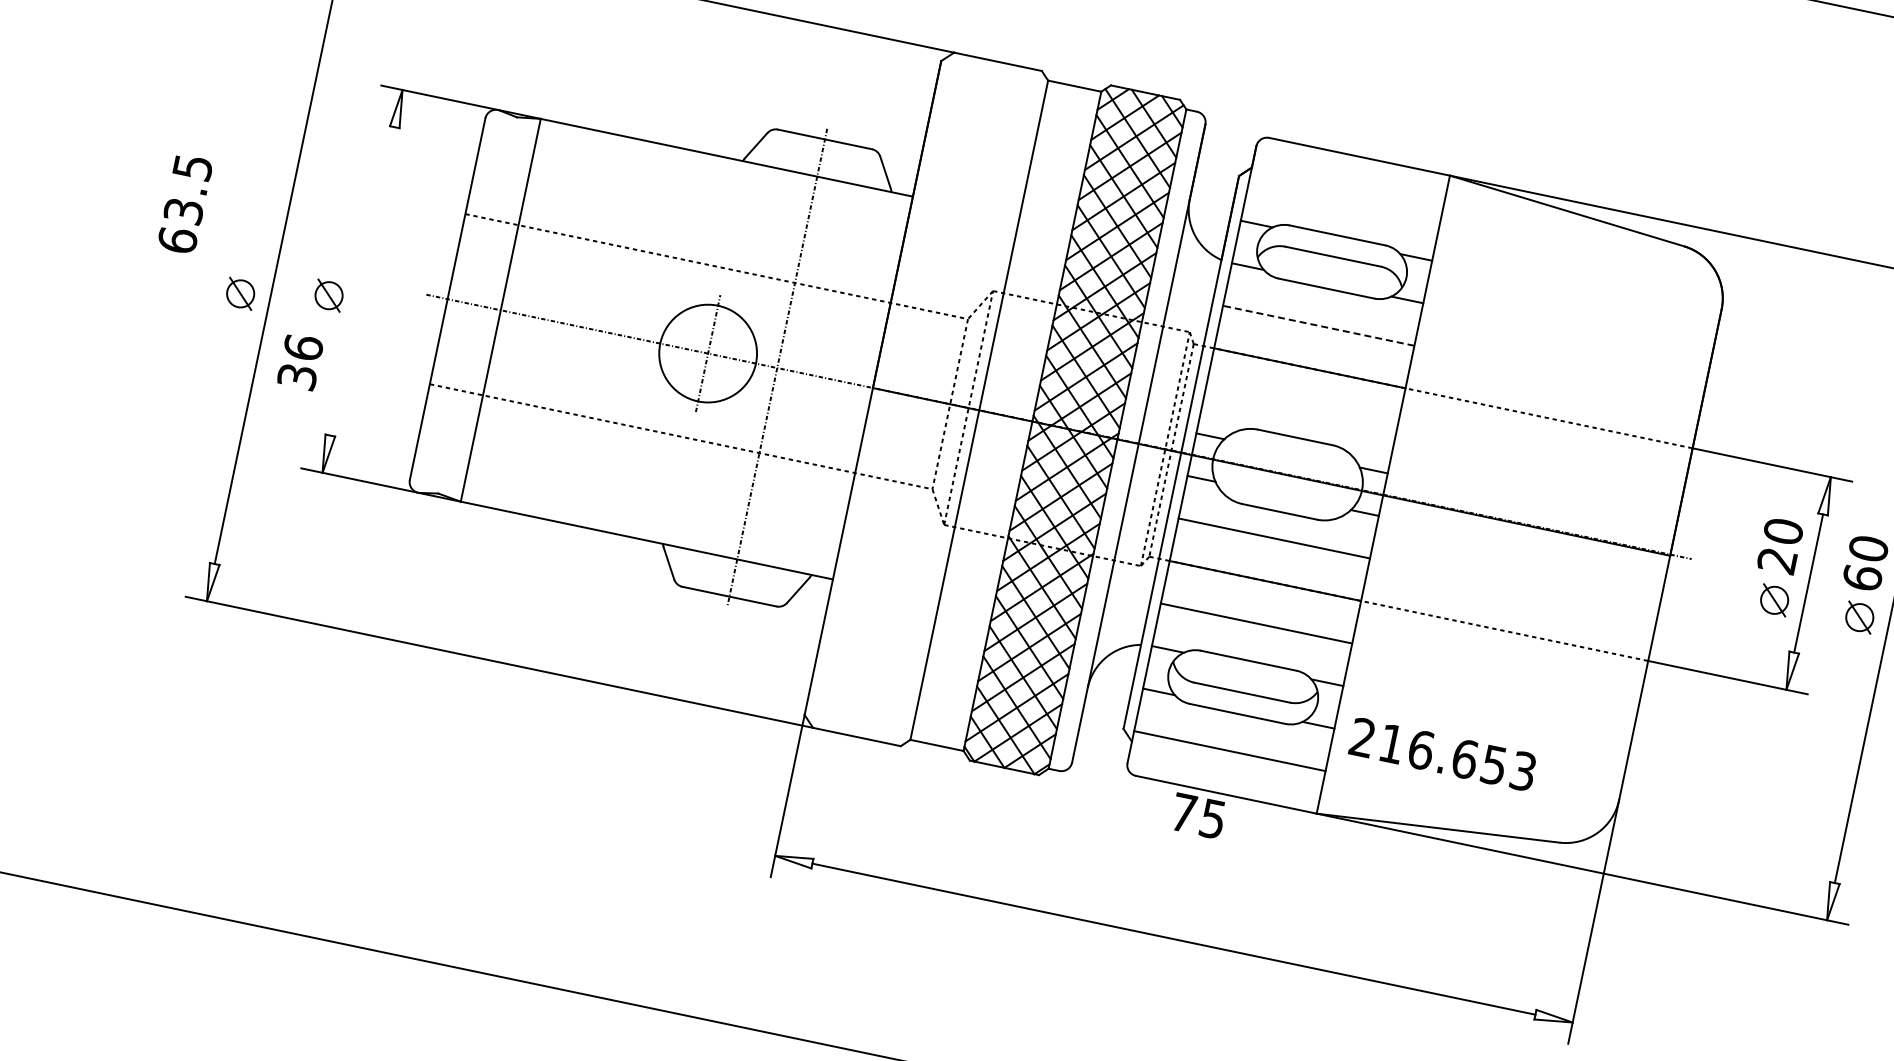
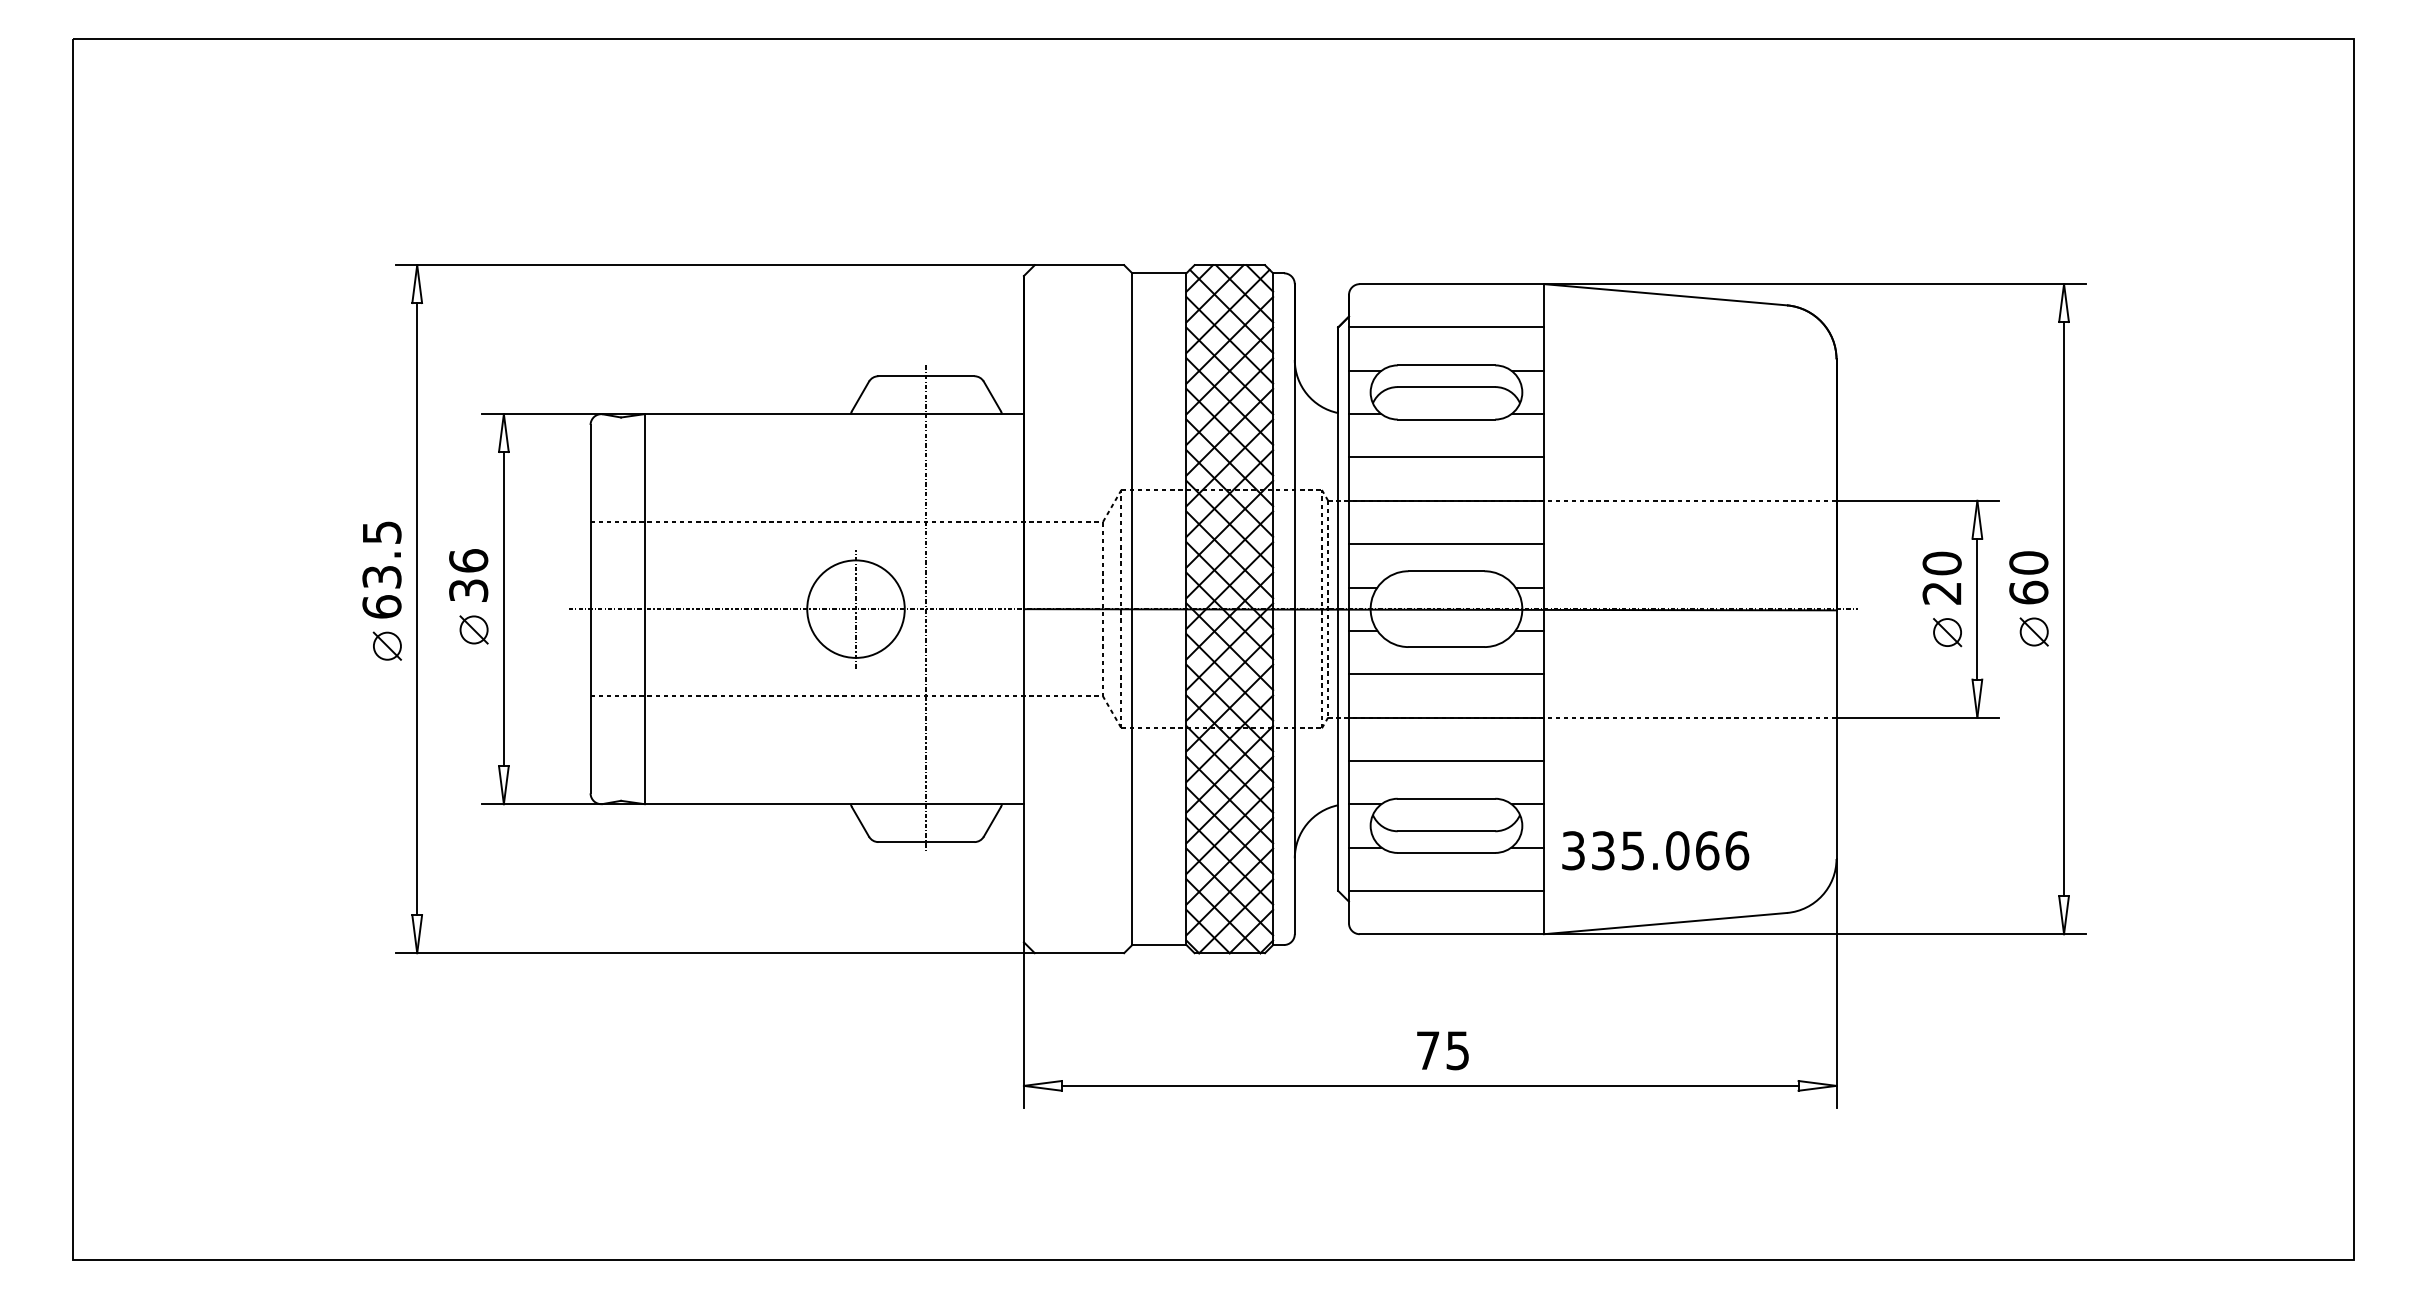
line: (1345, 198) -> (1446, 327), added
text: (184, 203) -> (381, 569), moved
line: (362, 281) -> (503, 609), added
line: (1318, 325) -> (1446, 457), dashed -> solid
text: (300, 361) -> (468, 575), moved
line: (1300, 411) -> (1446, 544), added
text: (1443, 754) -> (1655, 850), 216.653 -> 335.066
text: (1197, 815) -> (1442, 1050), moved

